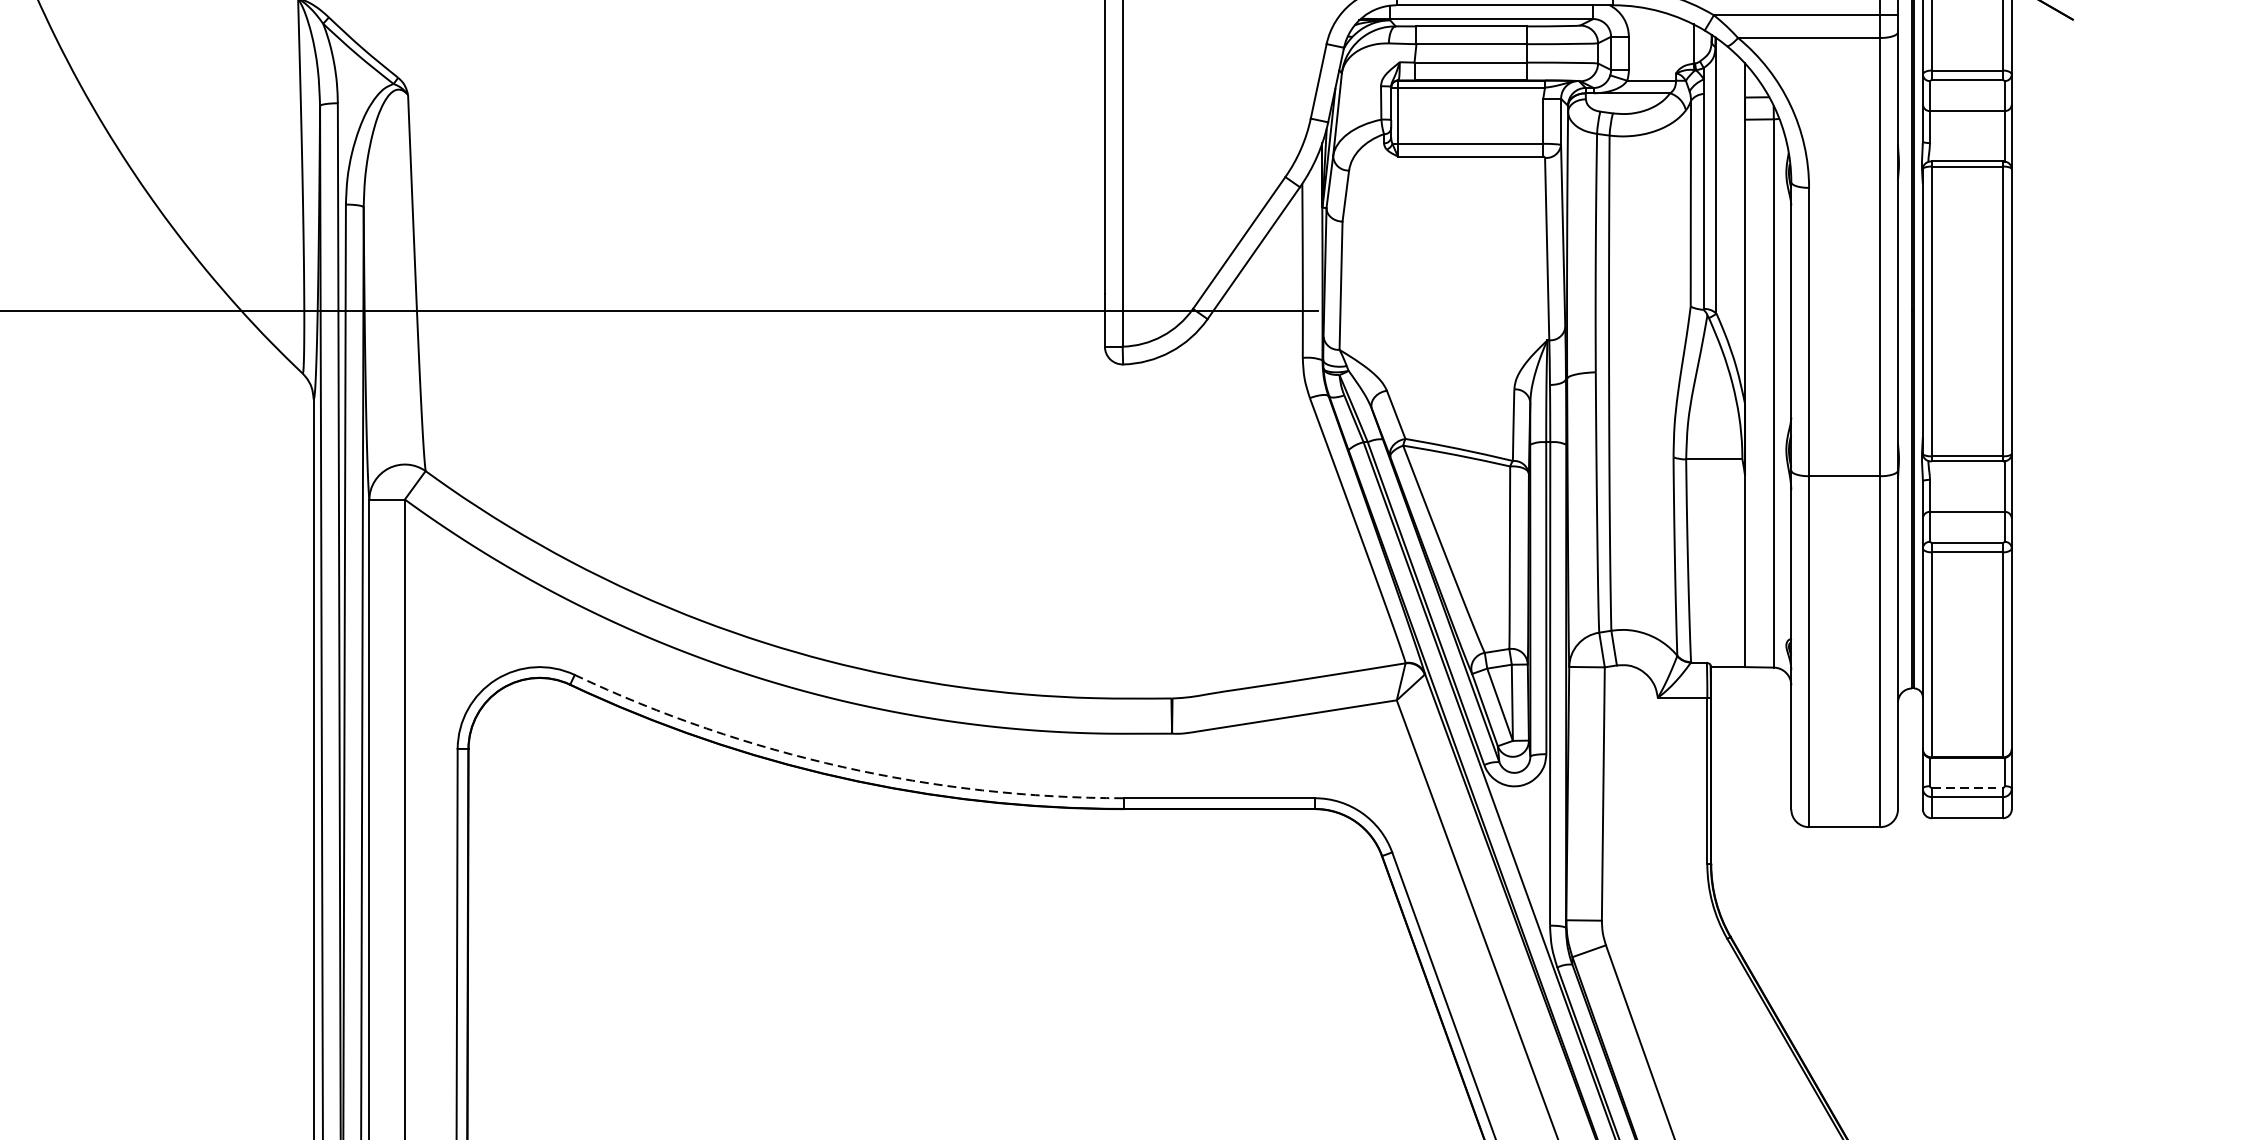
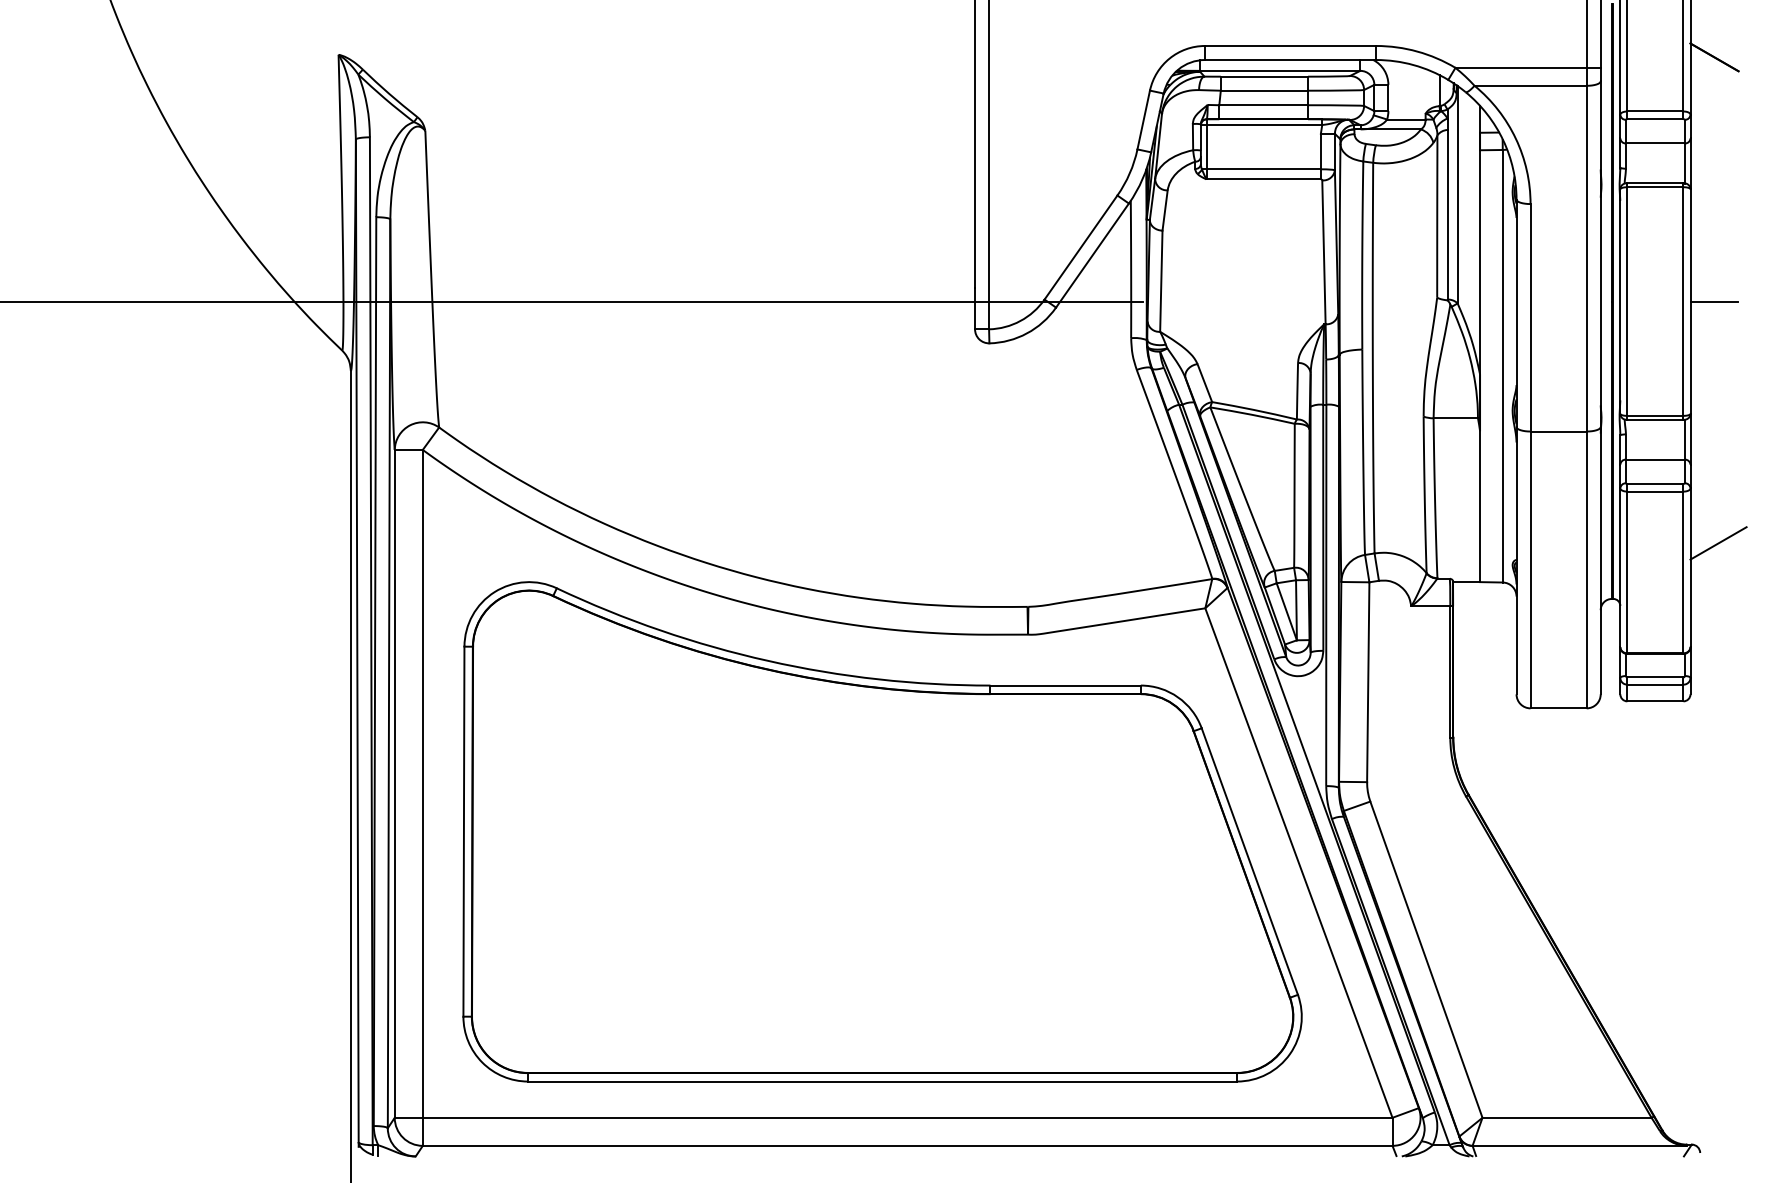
line: (2042, 311) -> (1714, 301), added
line: (2047, 618) -> (1718, 543), added
arc: (843, 766) -> (768, 660), dashed -> solid
line: (1967, 788) -> (1655, 677), dashed -> solid

